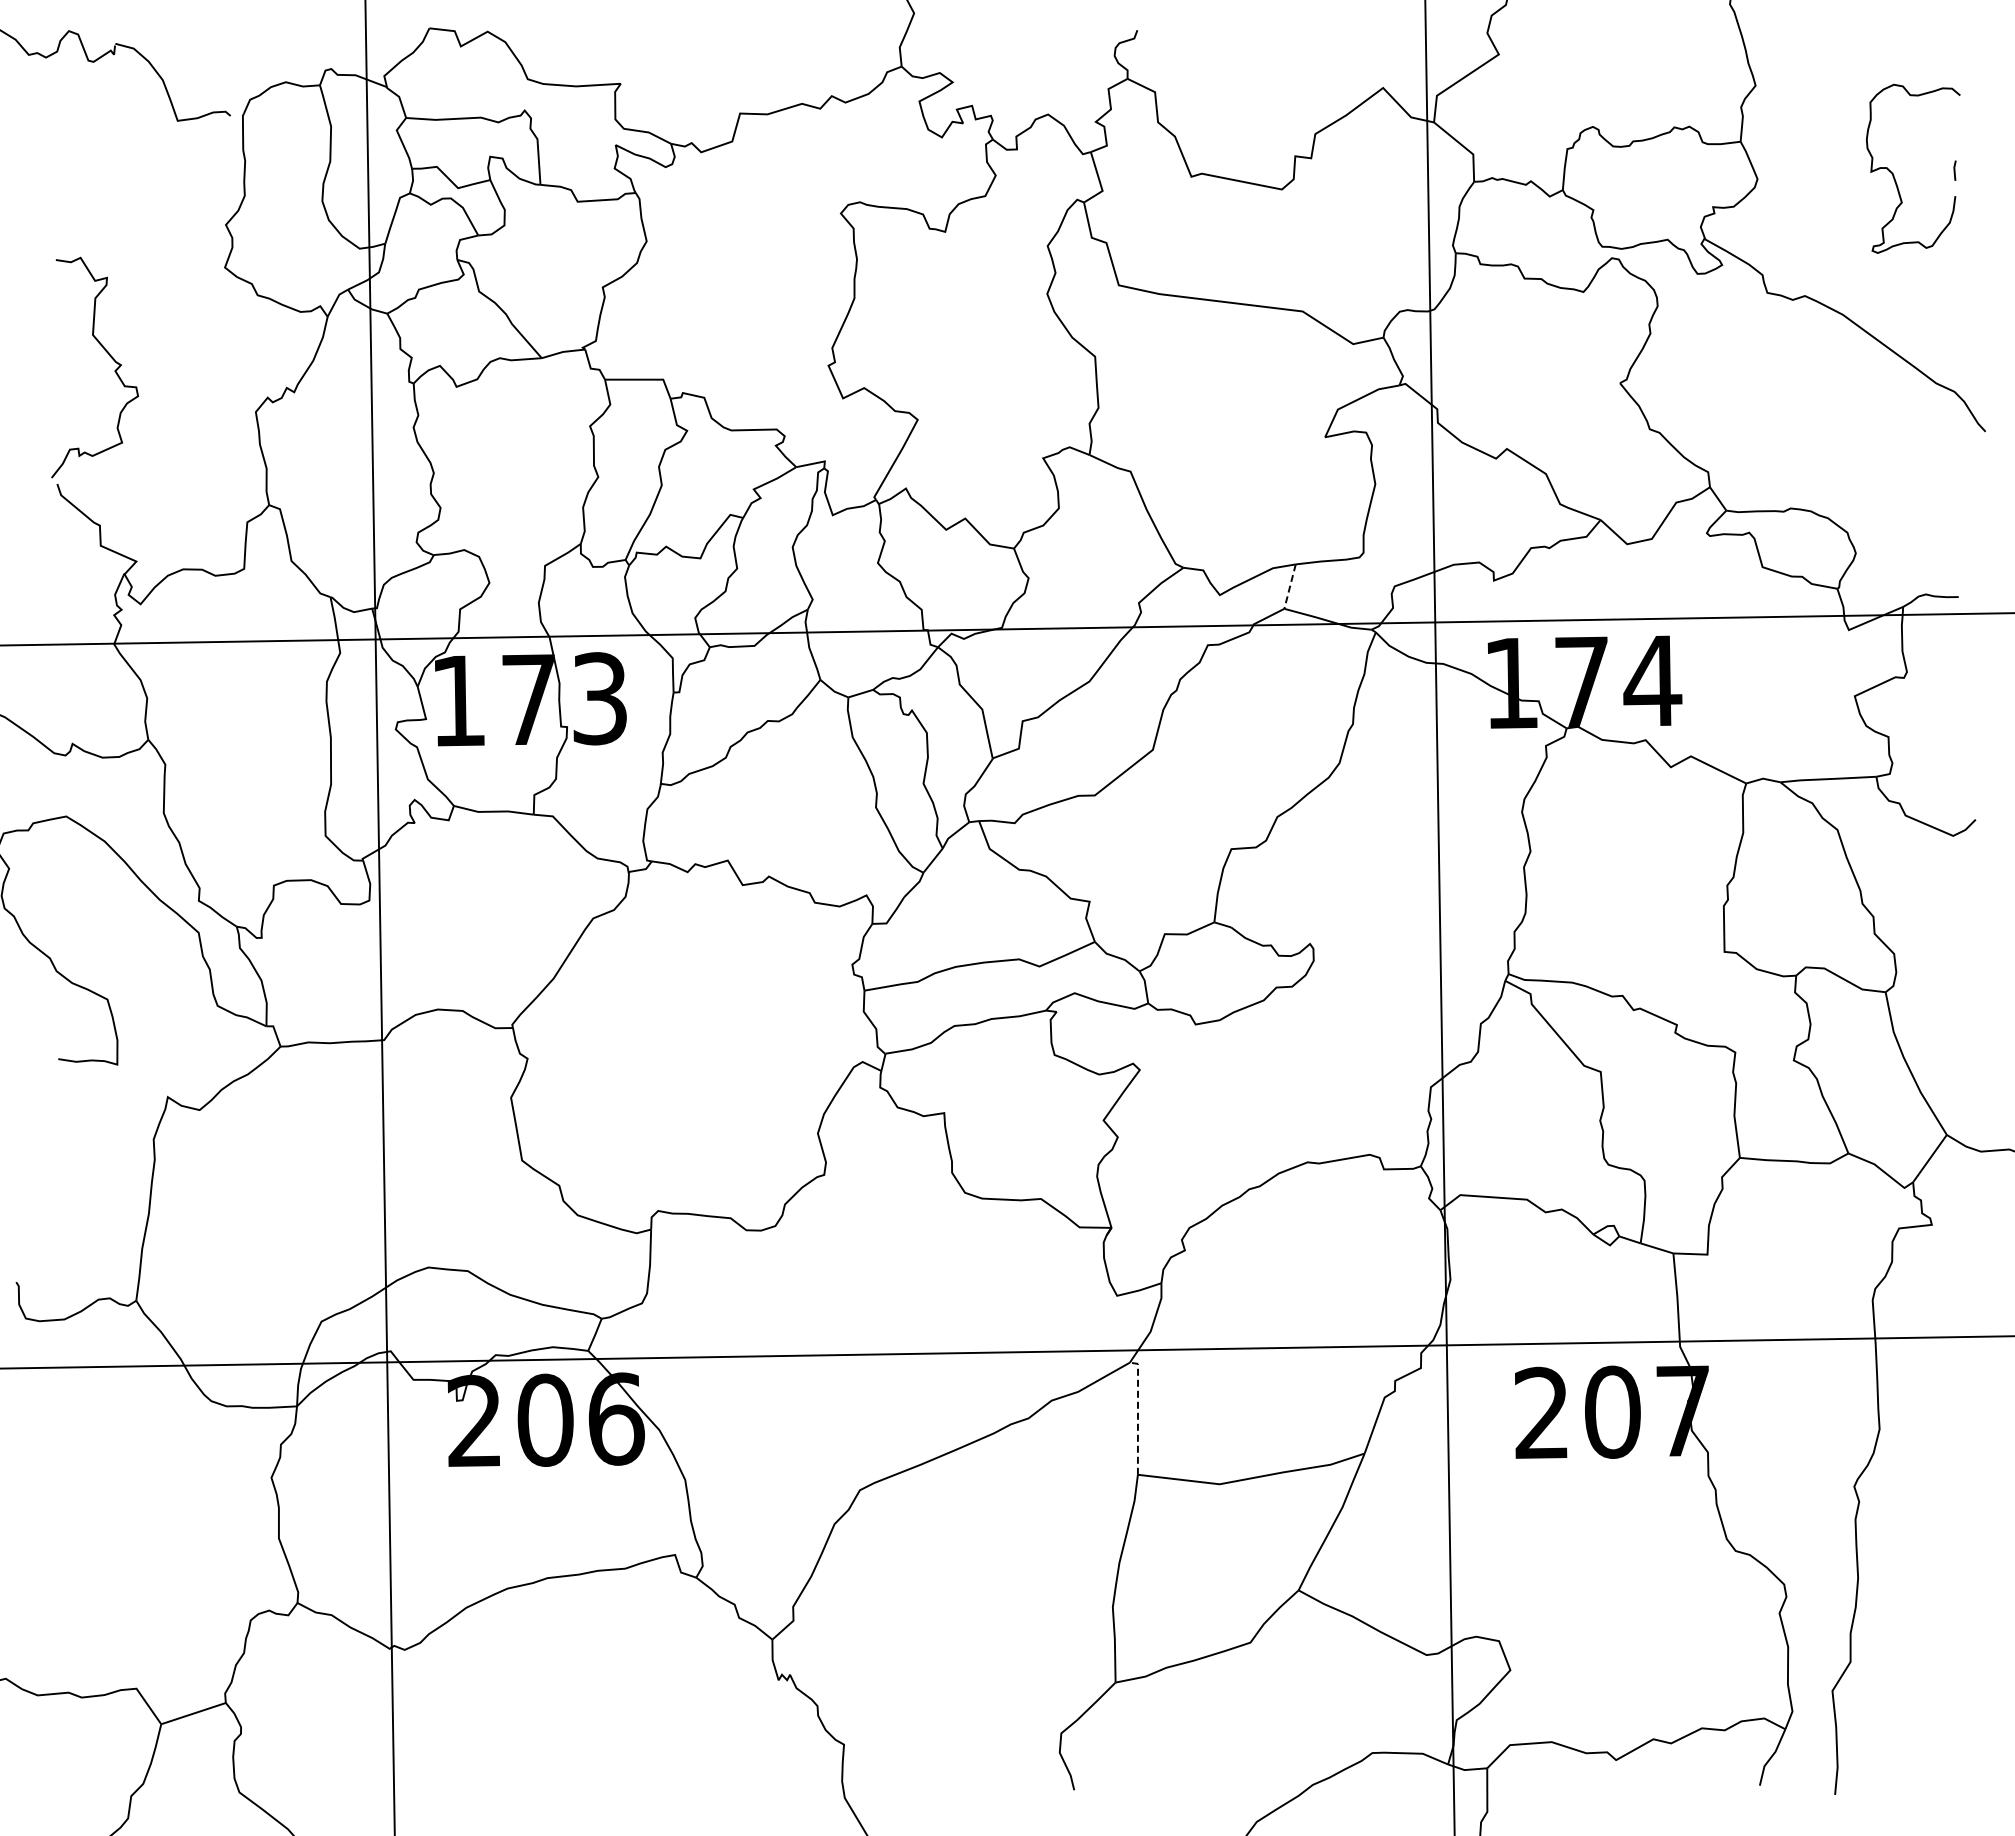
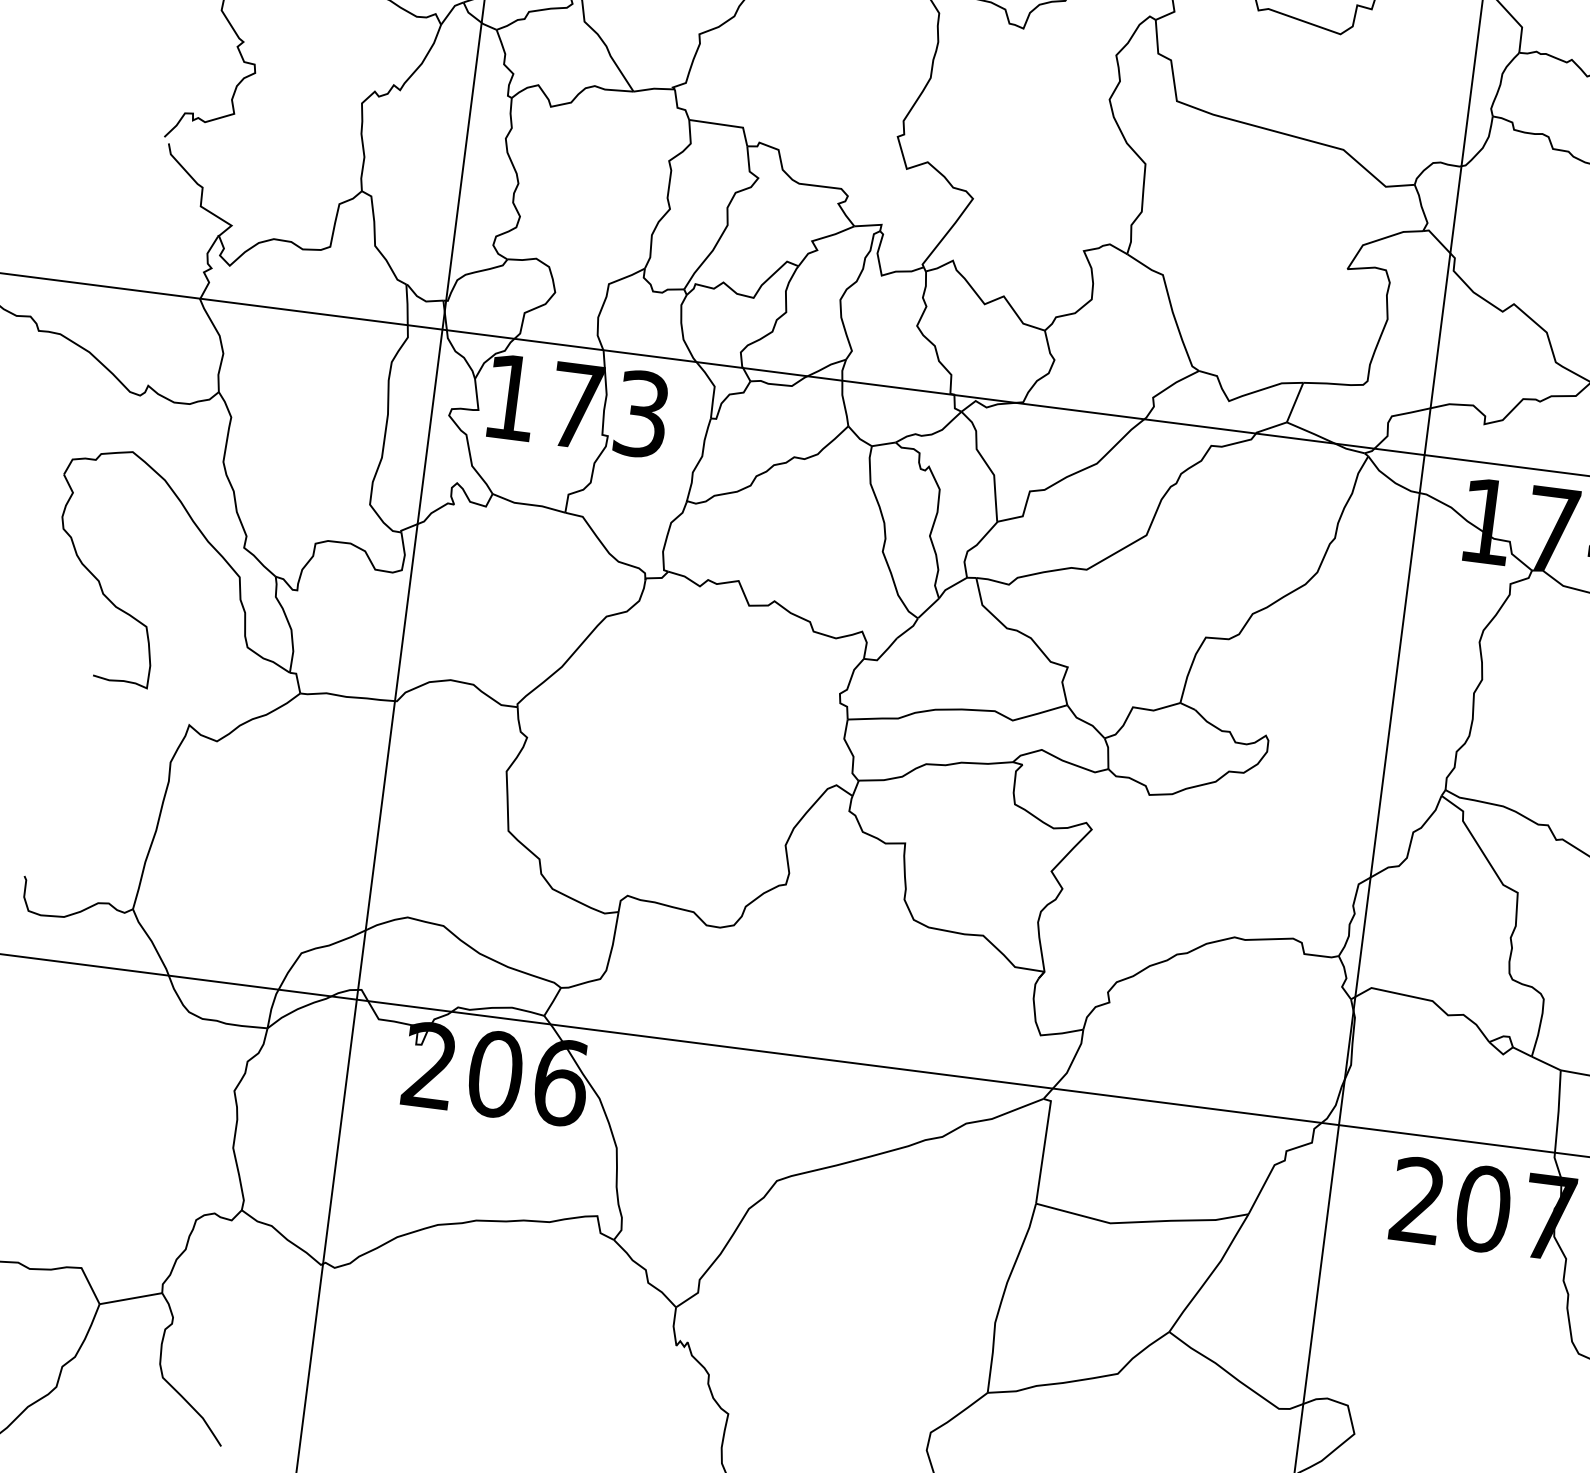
line: (1290, 586) -> (1295, 402), dashed -> solid
line: (1137, 1413) -> (1043, 1146), dashed -> solid

